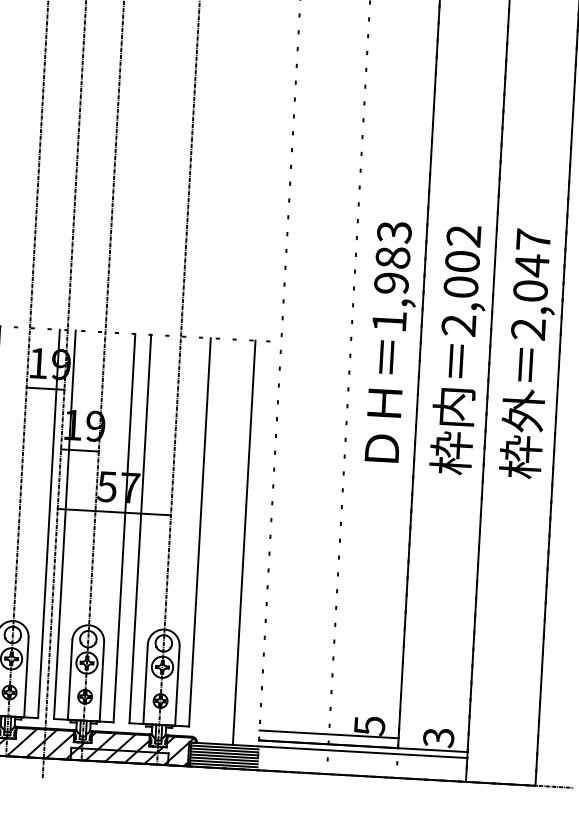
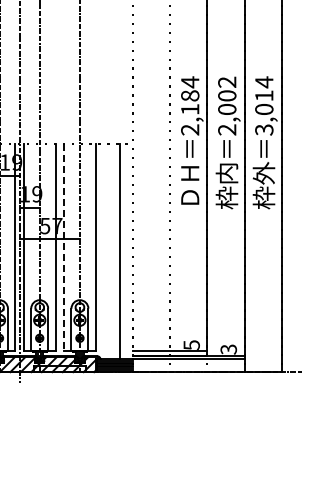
text: (392, 275) -> (190, 105), 1,983 -> 2,184
text: (531, 283) -> (264, 105), 2,047 -> 3,014
line: (141, 530) -> (64, 248), solid -> dashed

